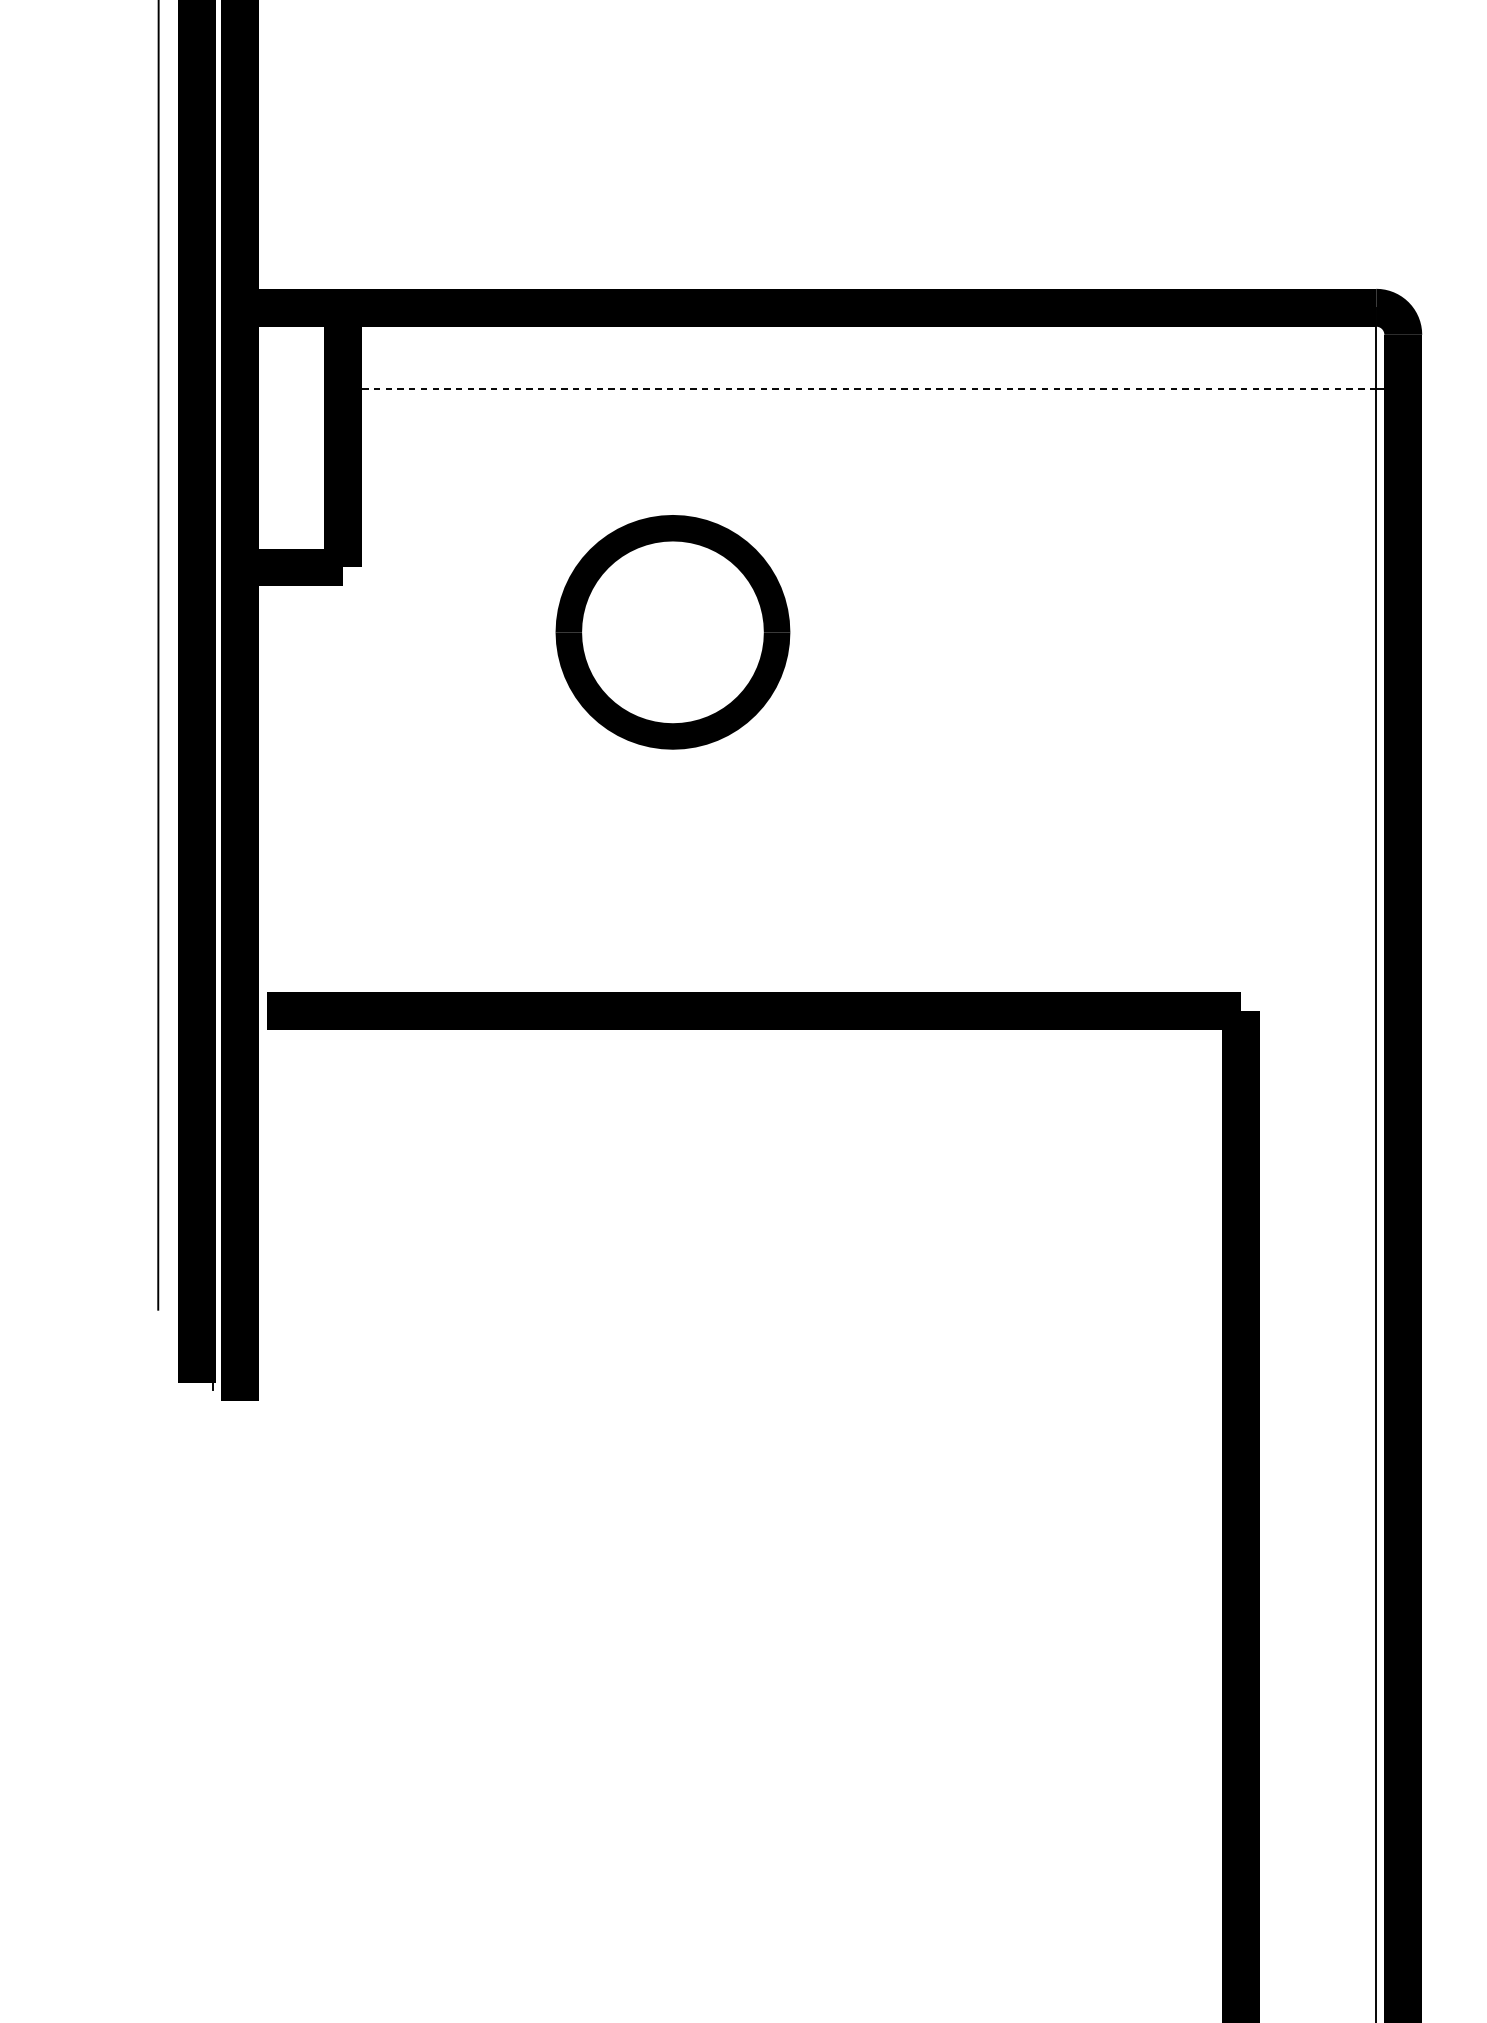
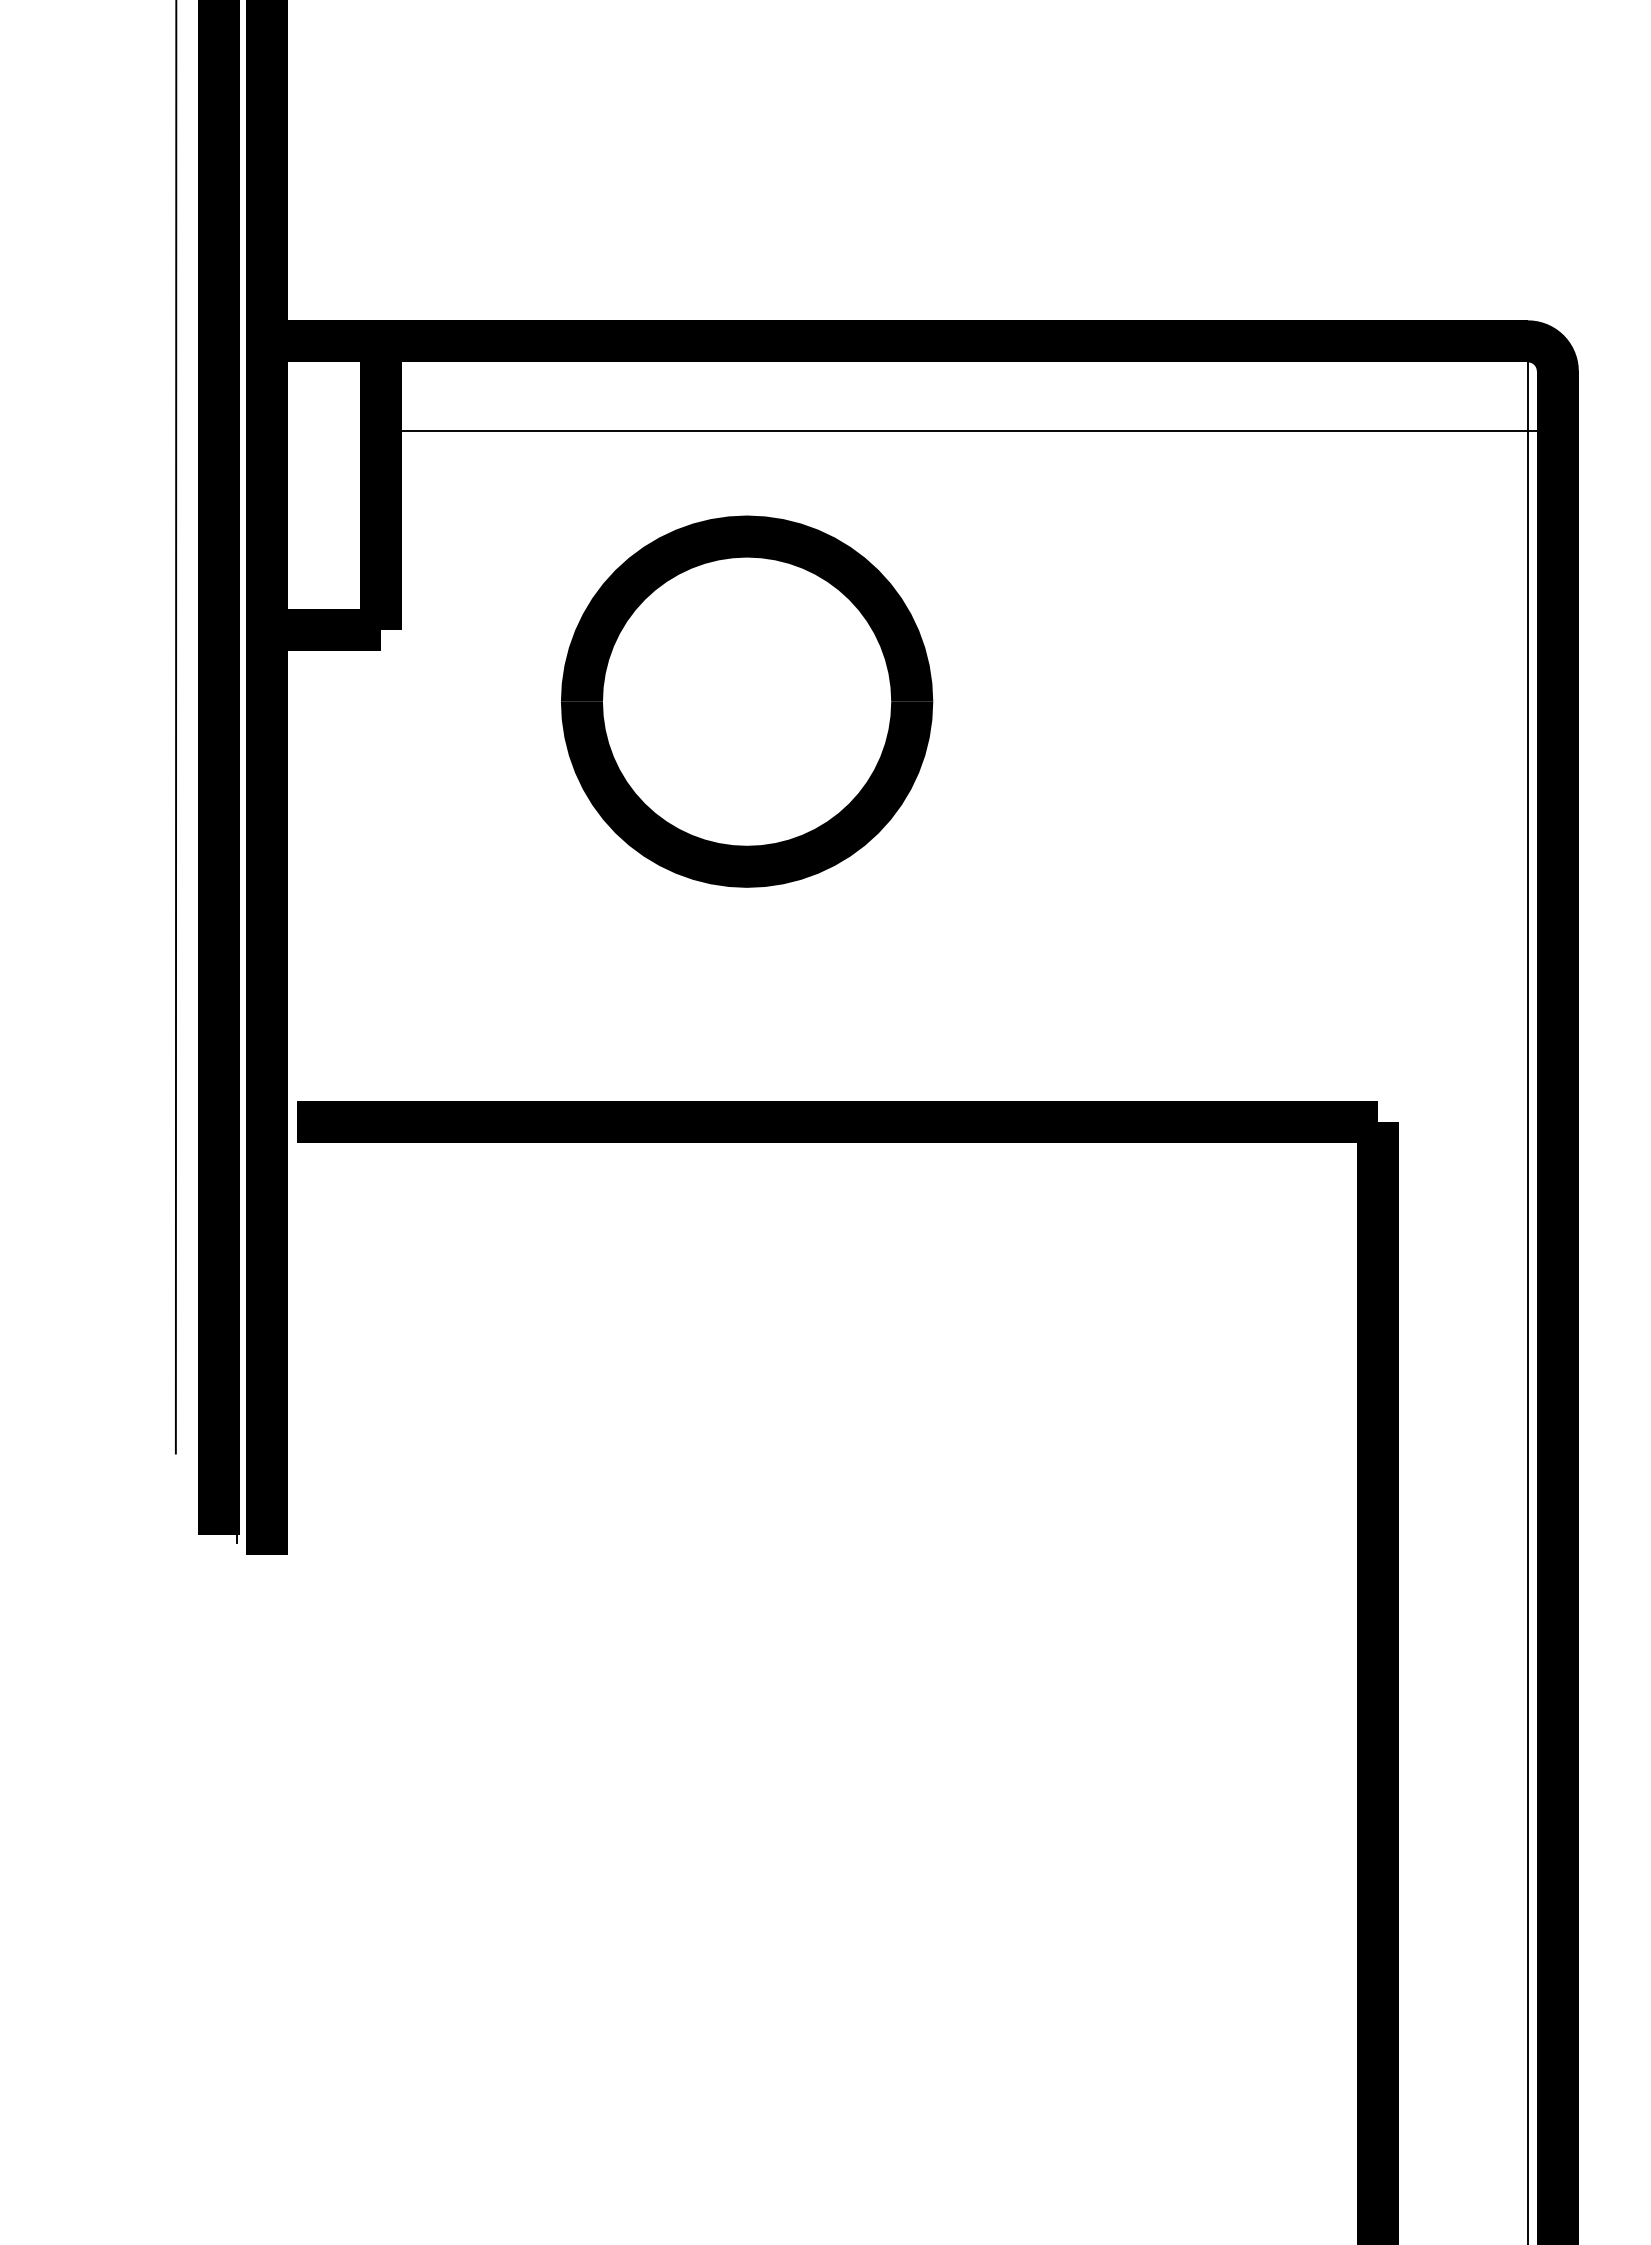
line: (859, 388) -> (954, 431), dashed -> solid
part: (673, 632) -> (747, 701), size x1.43

